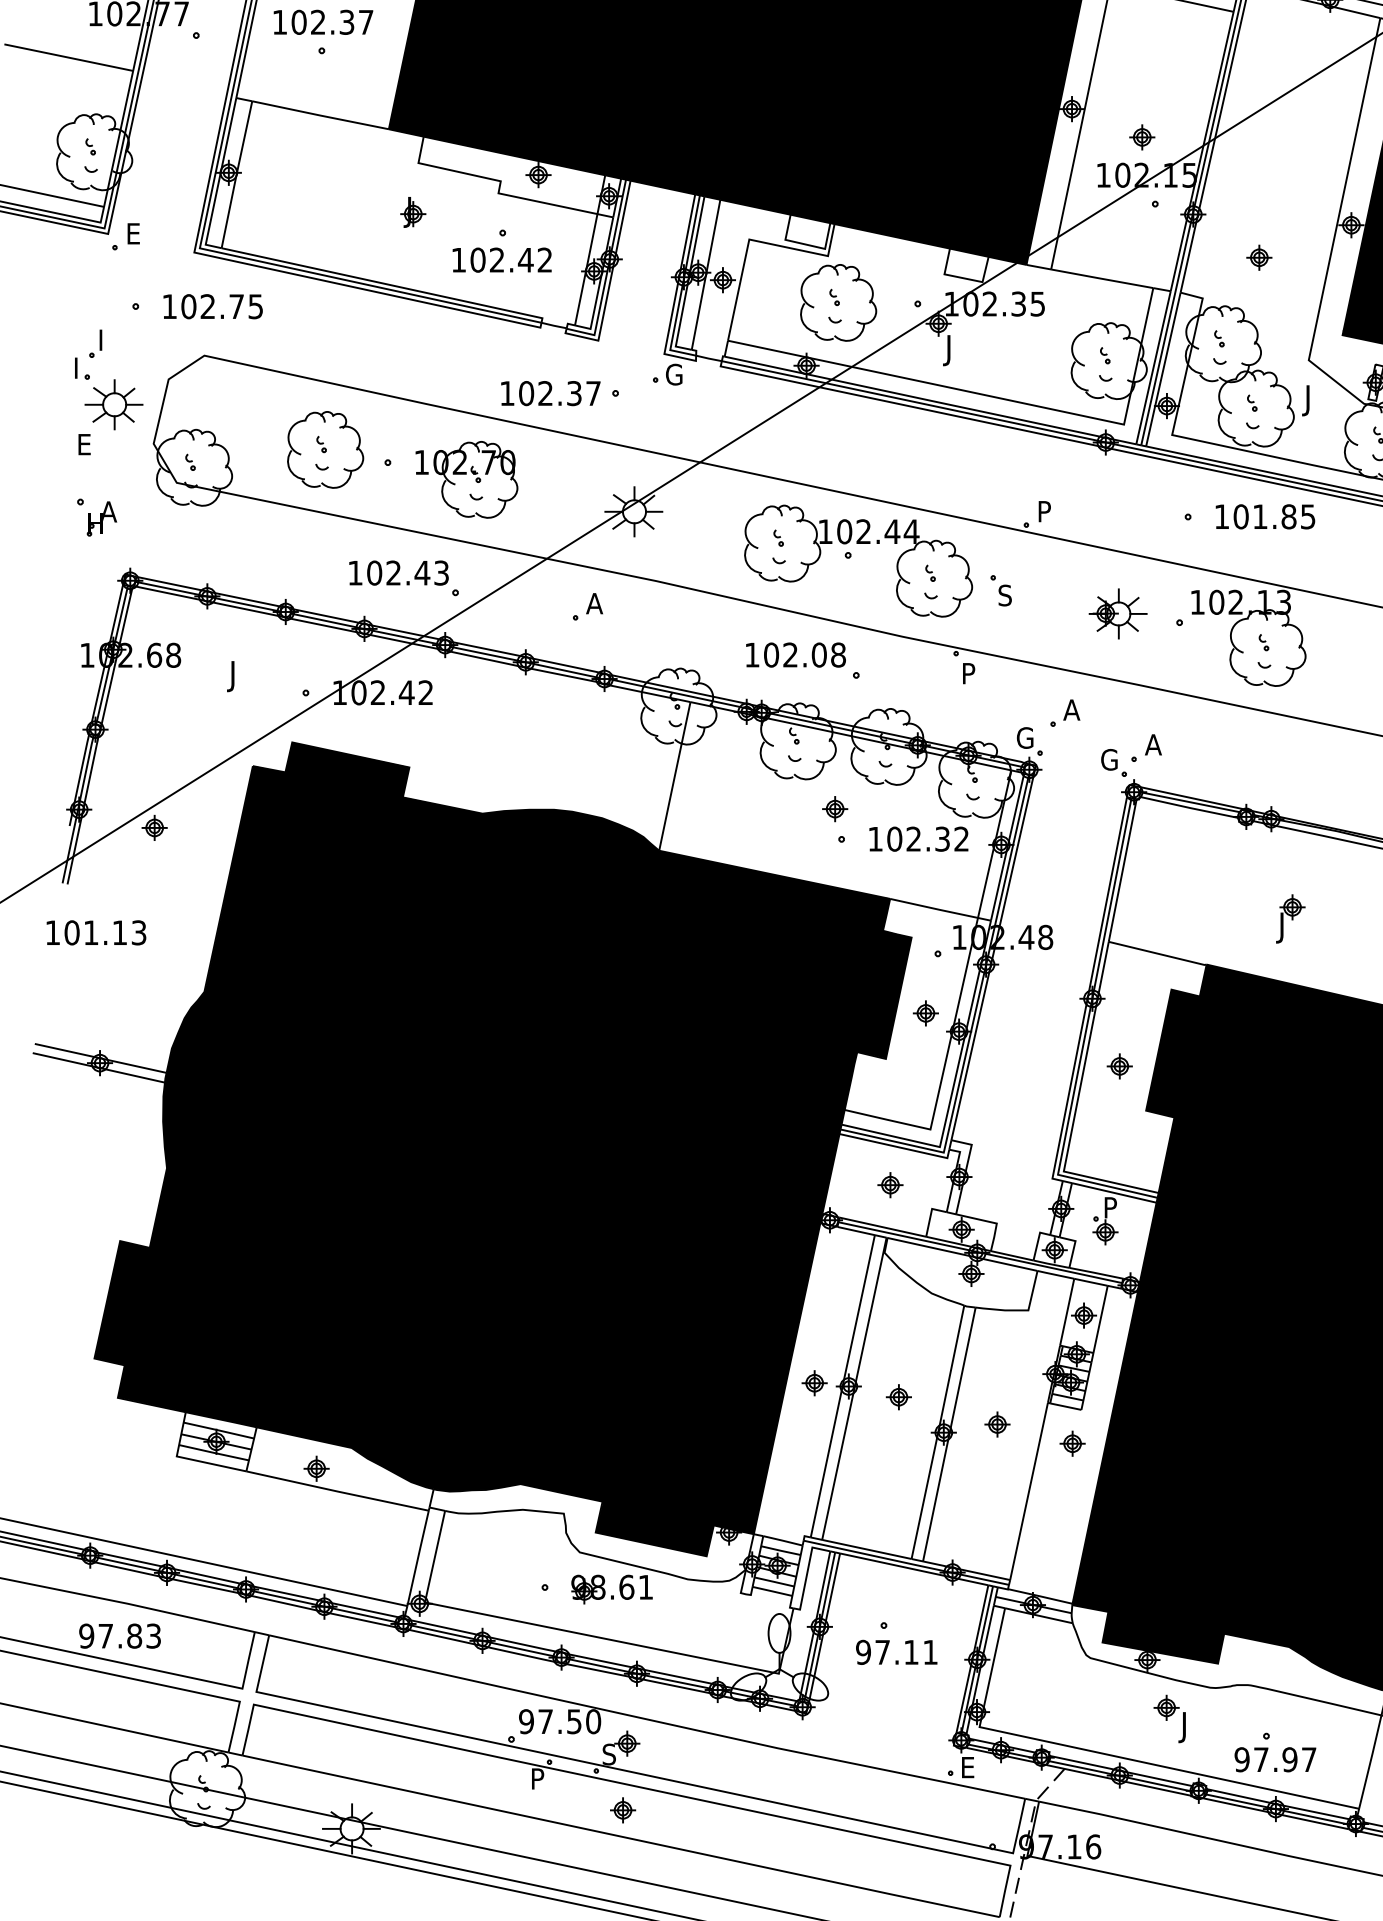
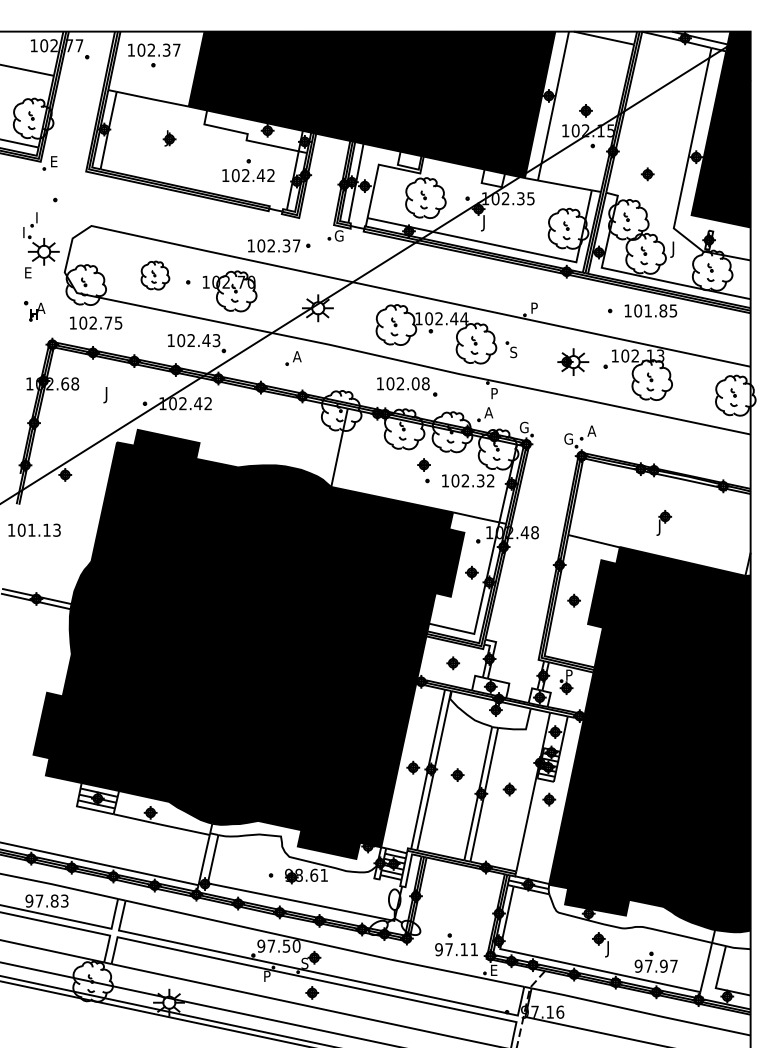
part: (413, 212) -> (169, 138), moved
text: (213, 305) -> (96, 322), moved
part: (325, 449) -> (155, 275), size x0.7
part: (1065, 713) -> (485, 414), moved
part: (896, 1642) -> (456, 944), moved

